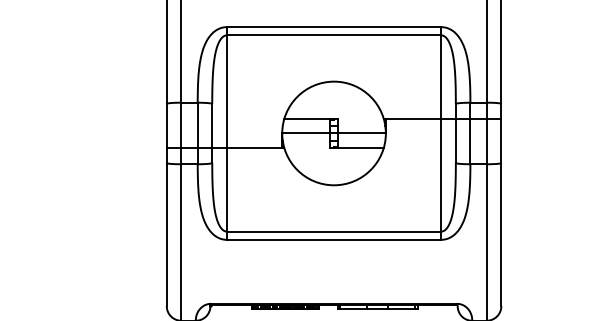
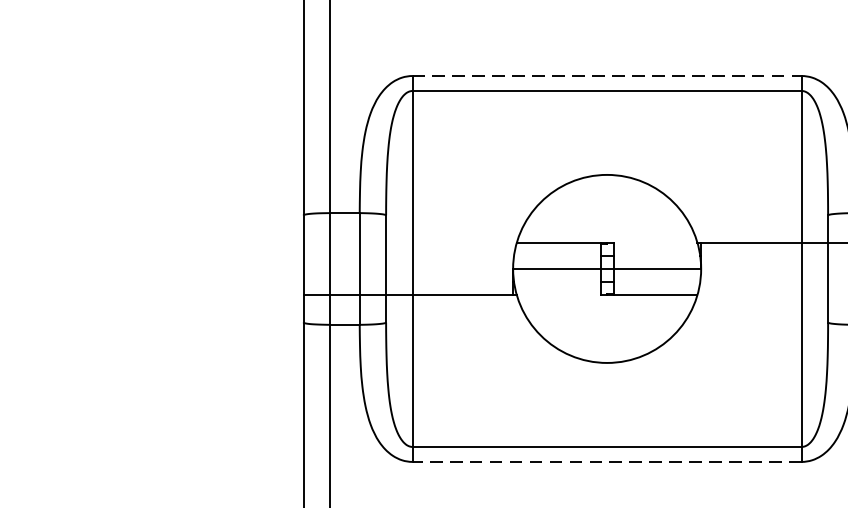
line: (334, 27) -> (607, 76), solid -> dashed
line: (333, 239) -> (606, 461), solid -> dashed

